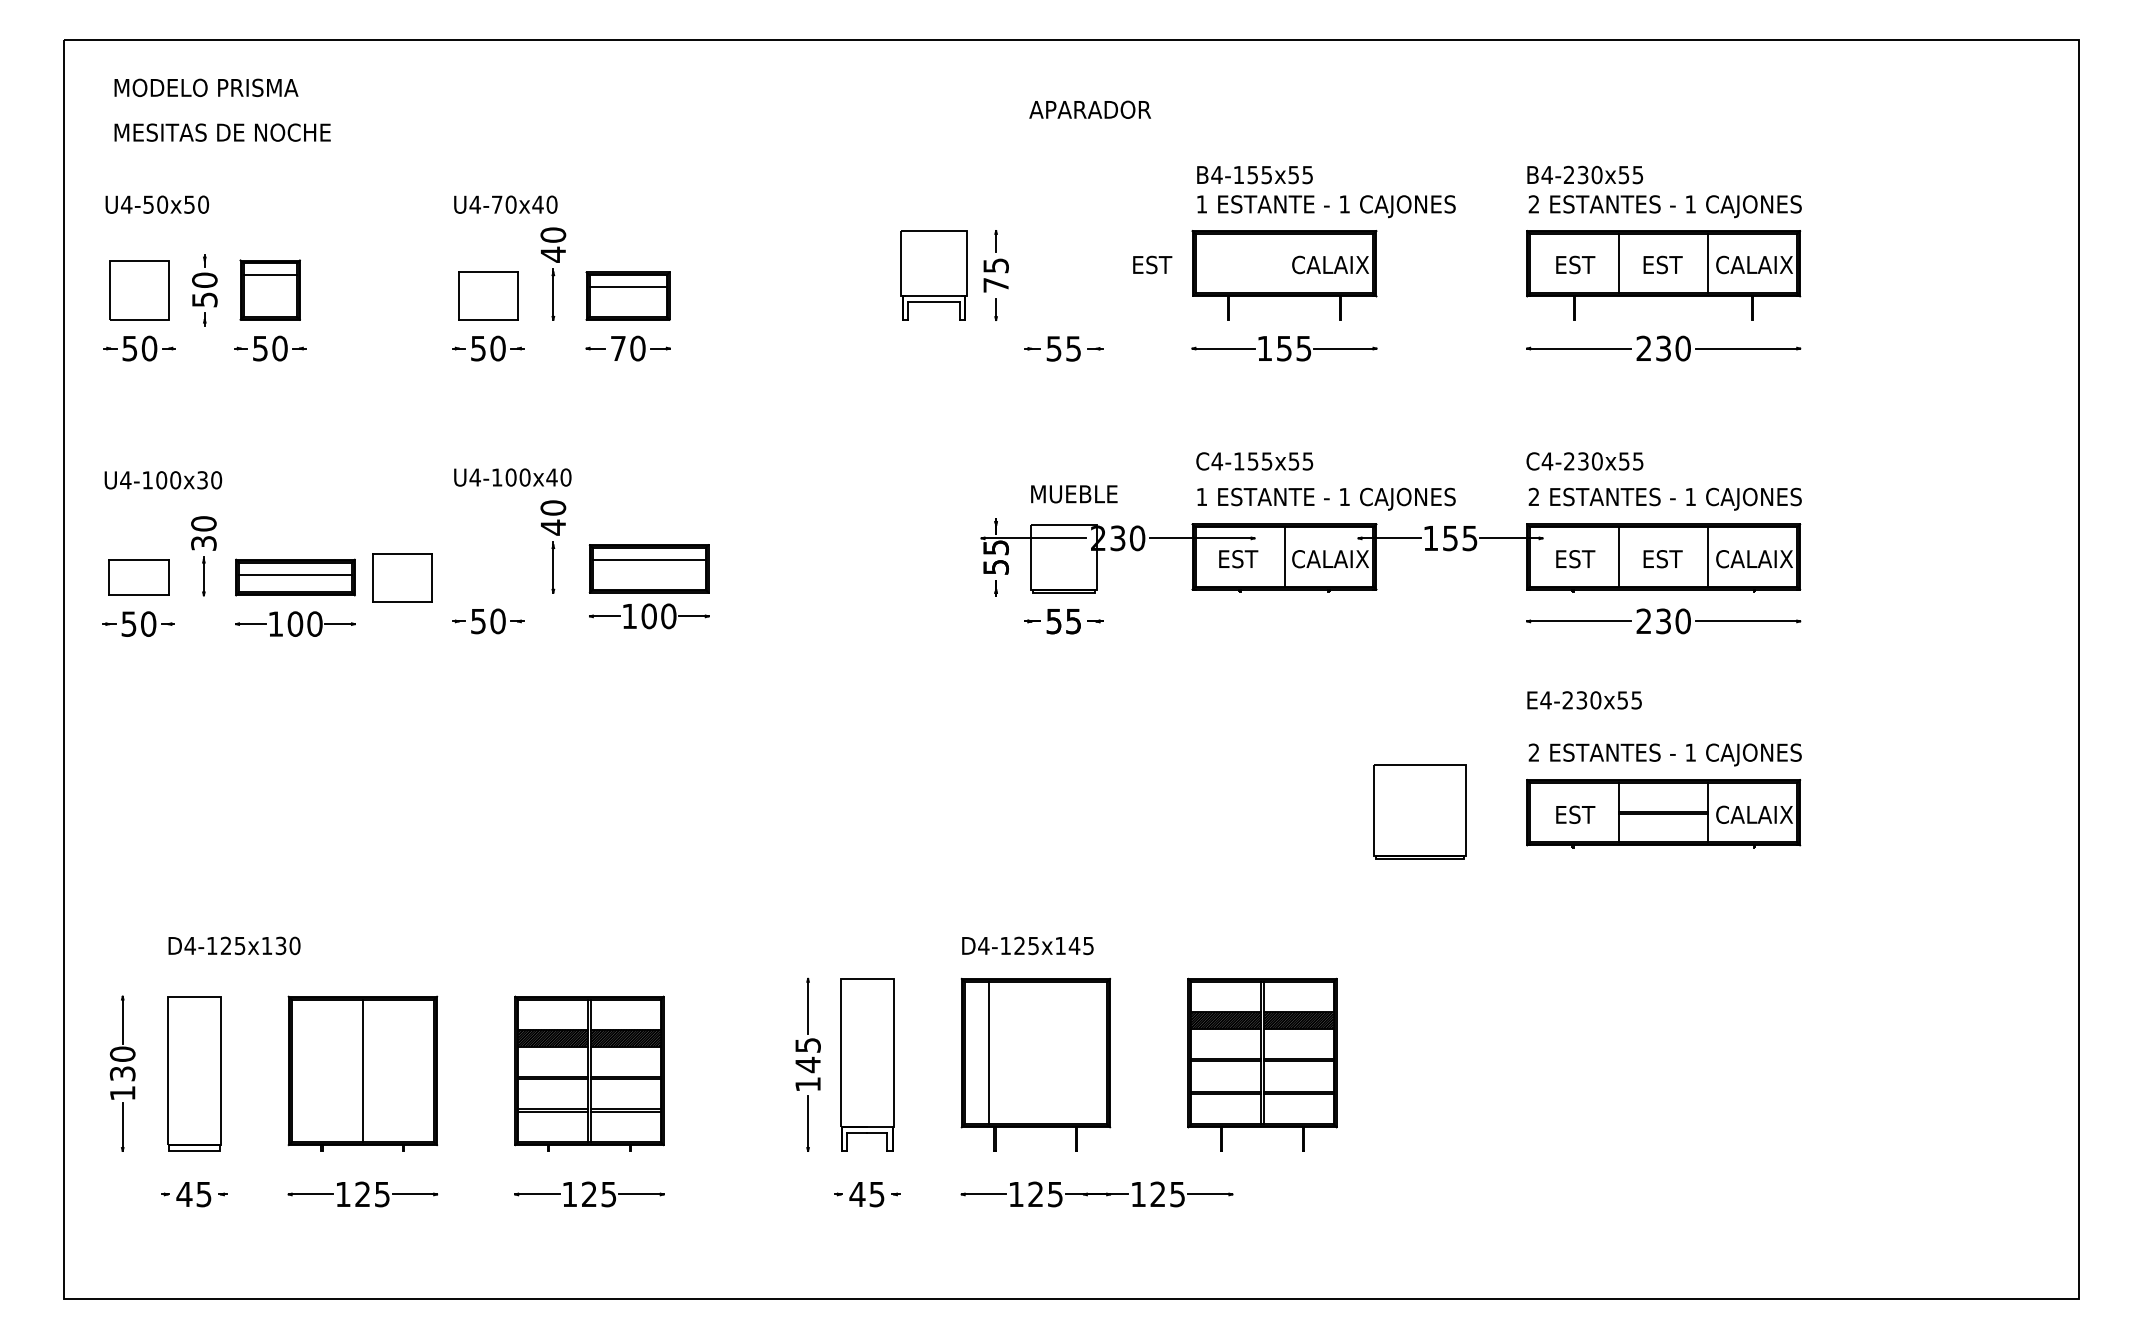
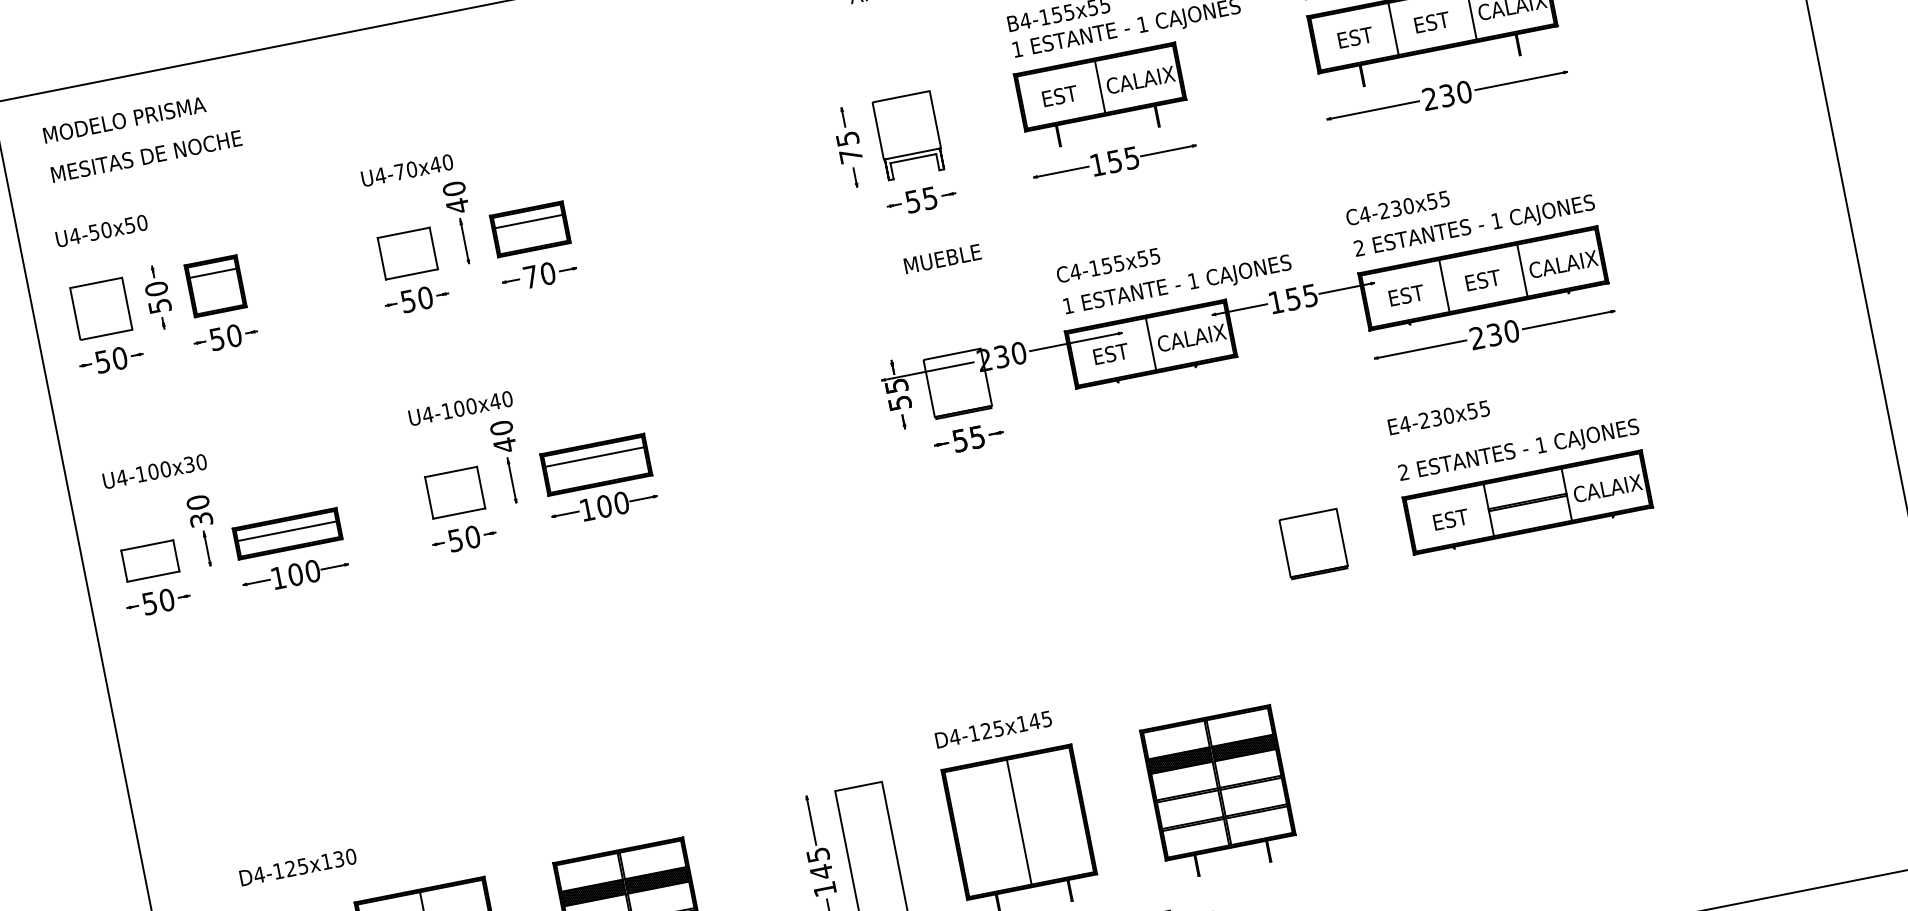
line: (1284, 263) -> (1100, 86), added
text: (1152, 264) -> (1059, 95), moved
part: (933, 275) -> (908, 135), moved
text: (1074, 494) -> (942, 259), moved
part: (402, 577) -> (455, 492), moved
part: (1419, 811) -> (1313, 543), size x0.71
line: (988, 1052) -> (1018, 821), moved

